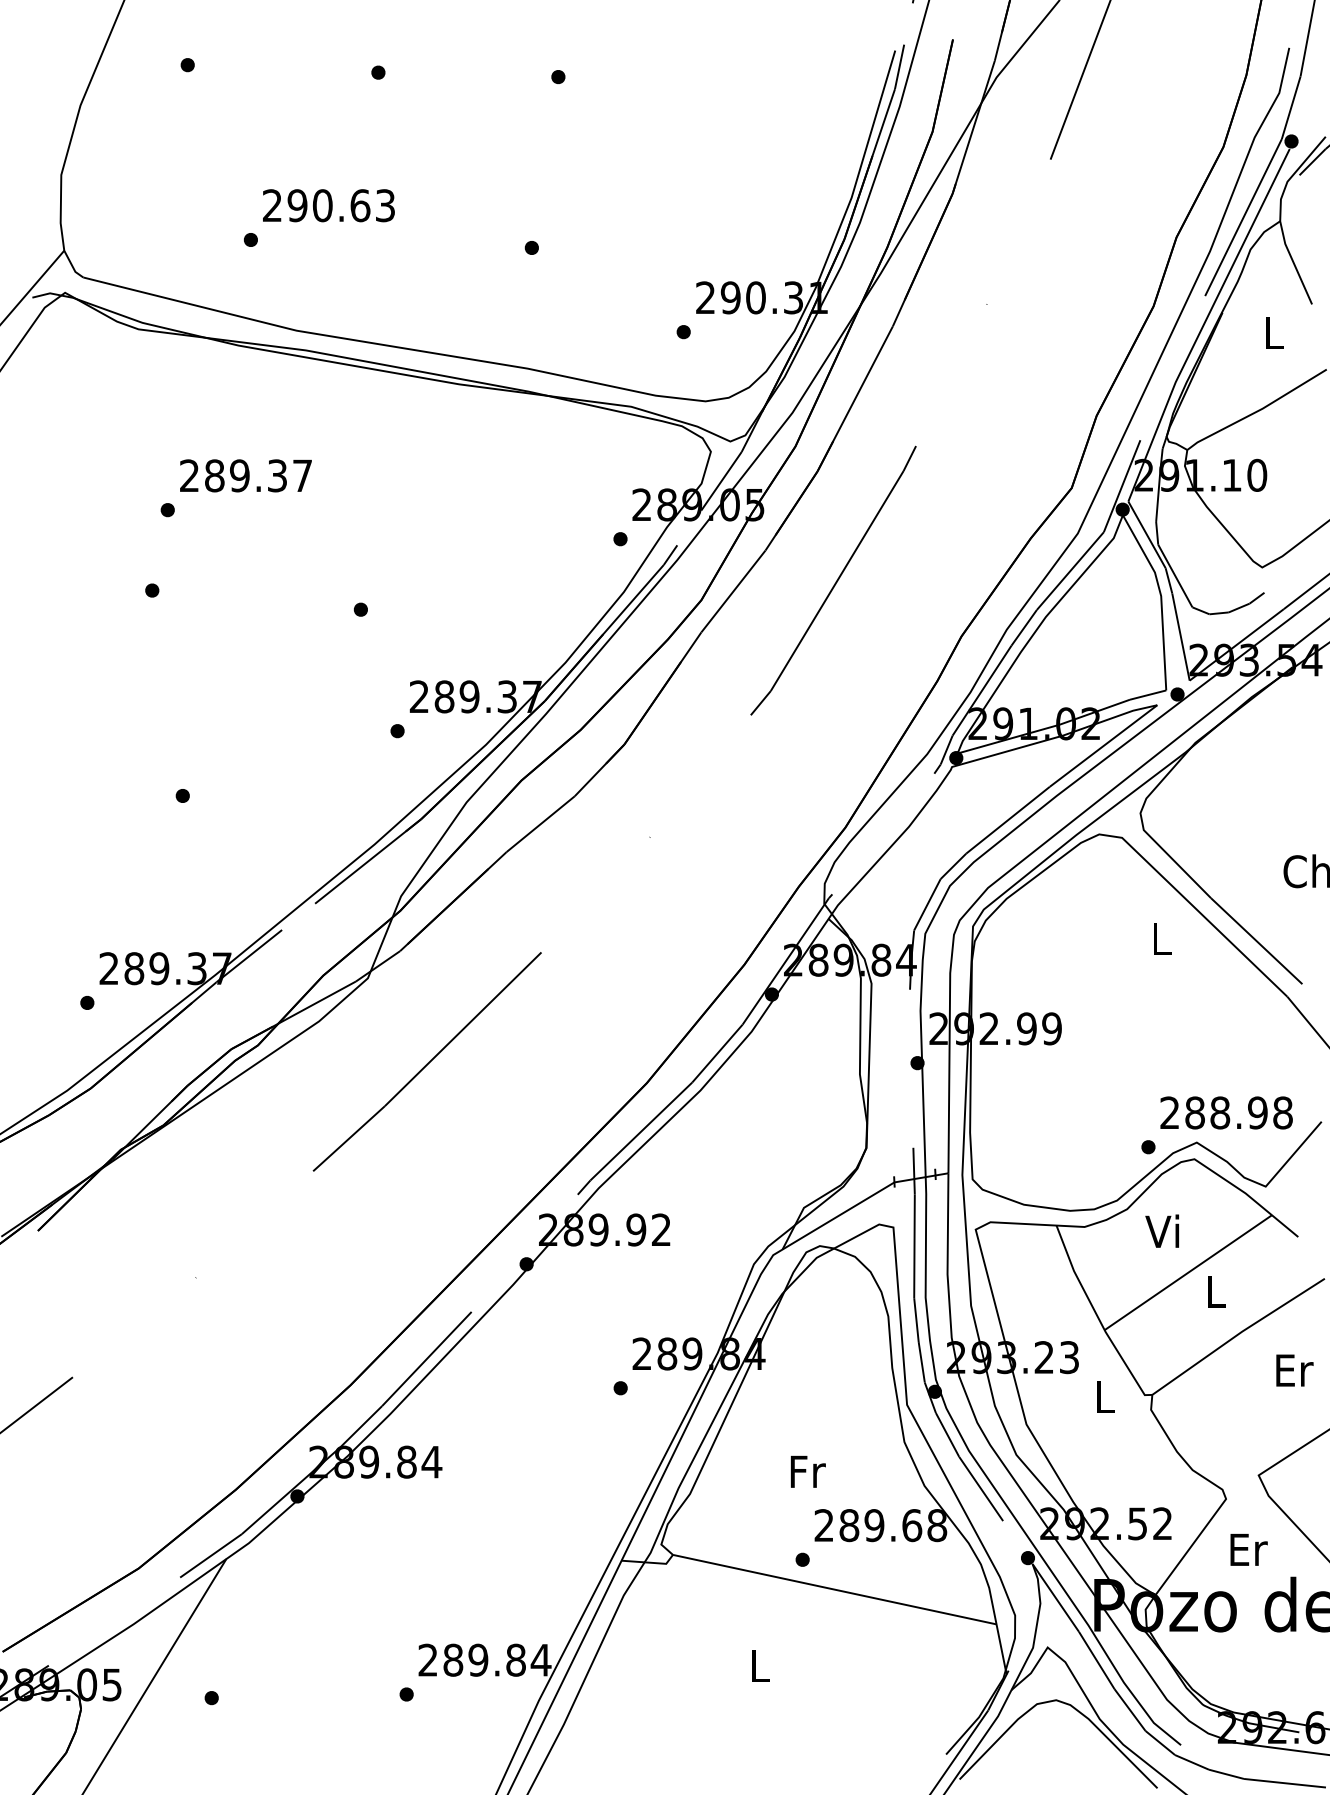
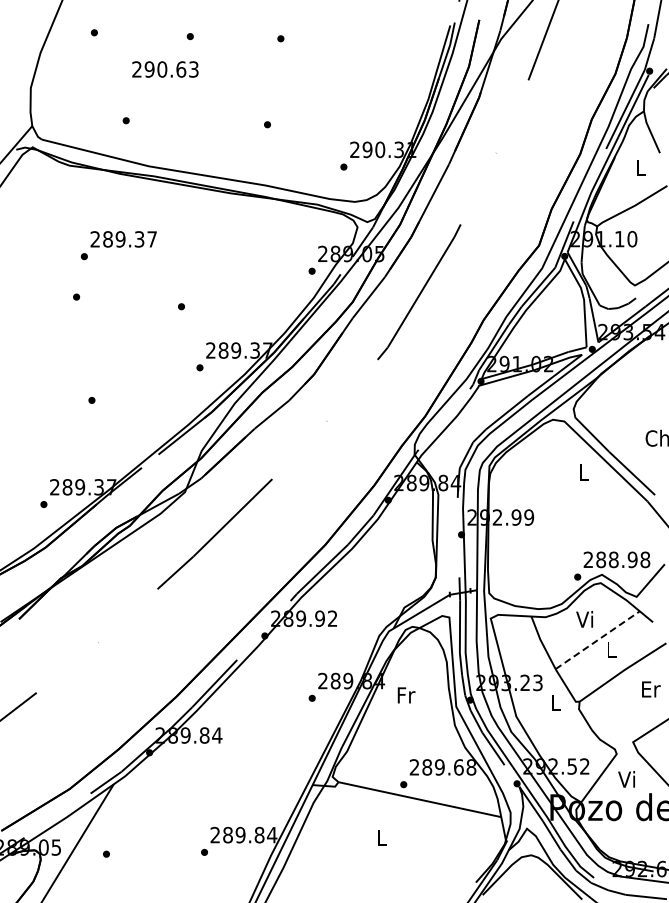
text: (329, 205) -> (165, 69), moved
line: (1189, 1271) -> (598, 639), solid -> dashed
text: (808, 1472) -> (406, 695), moved
text: (1247, 1549) -> (627, 779), Er -> Vi

